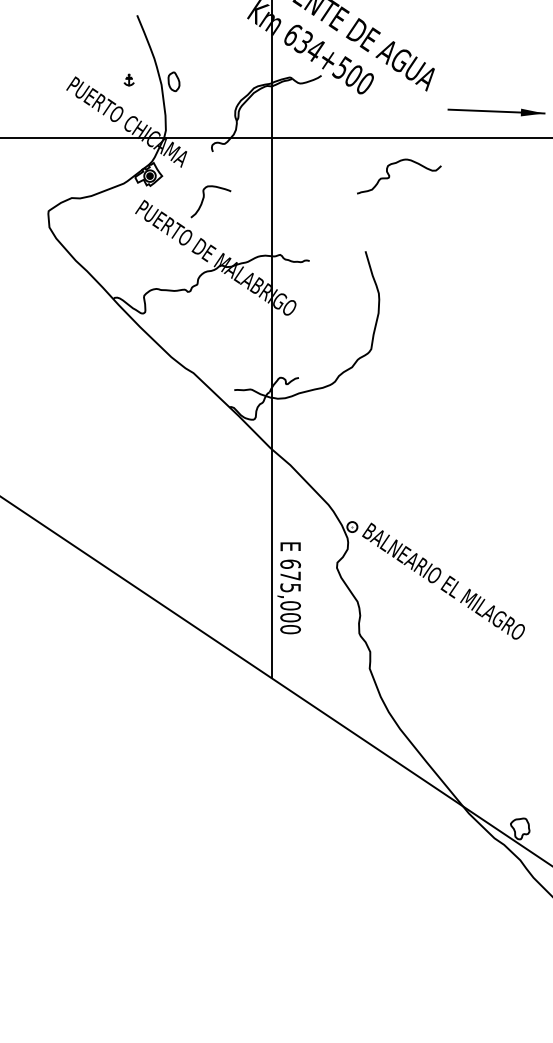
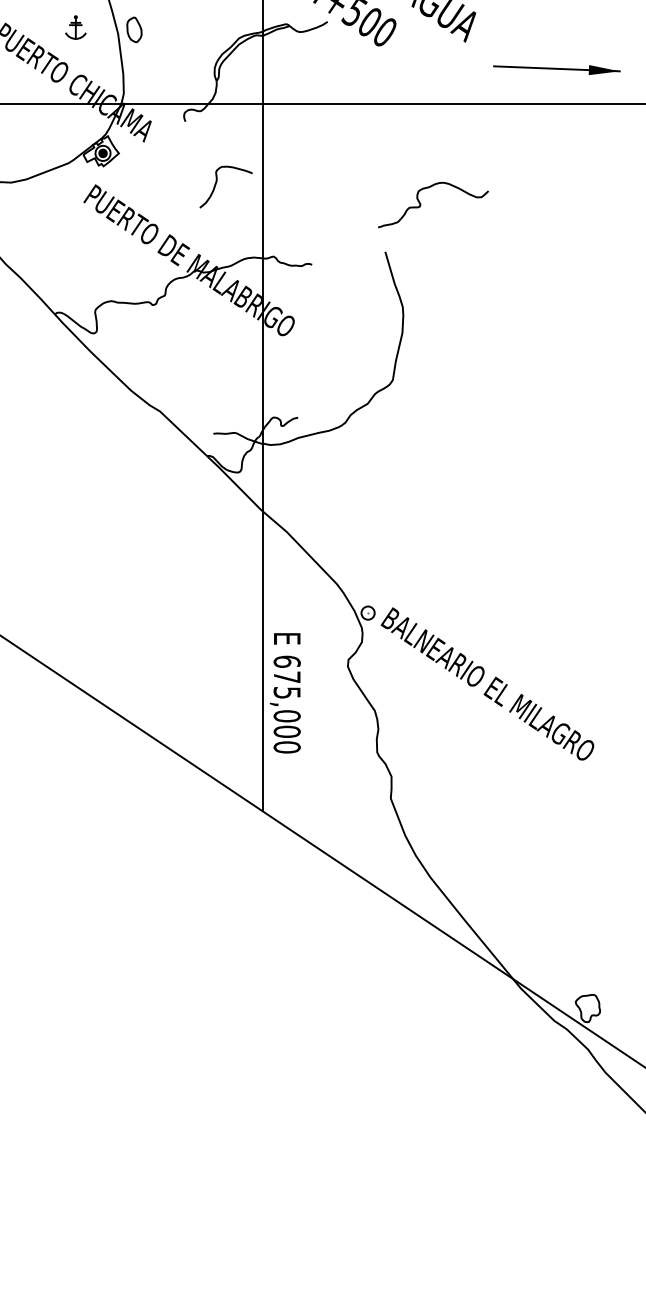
part: (128, 79) -> (74, 26), size x1.6
curve: (390, 176) -> (421, 204), moved
curve: (204, 198) -> (217, 182), moved

